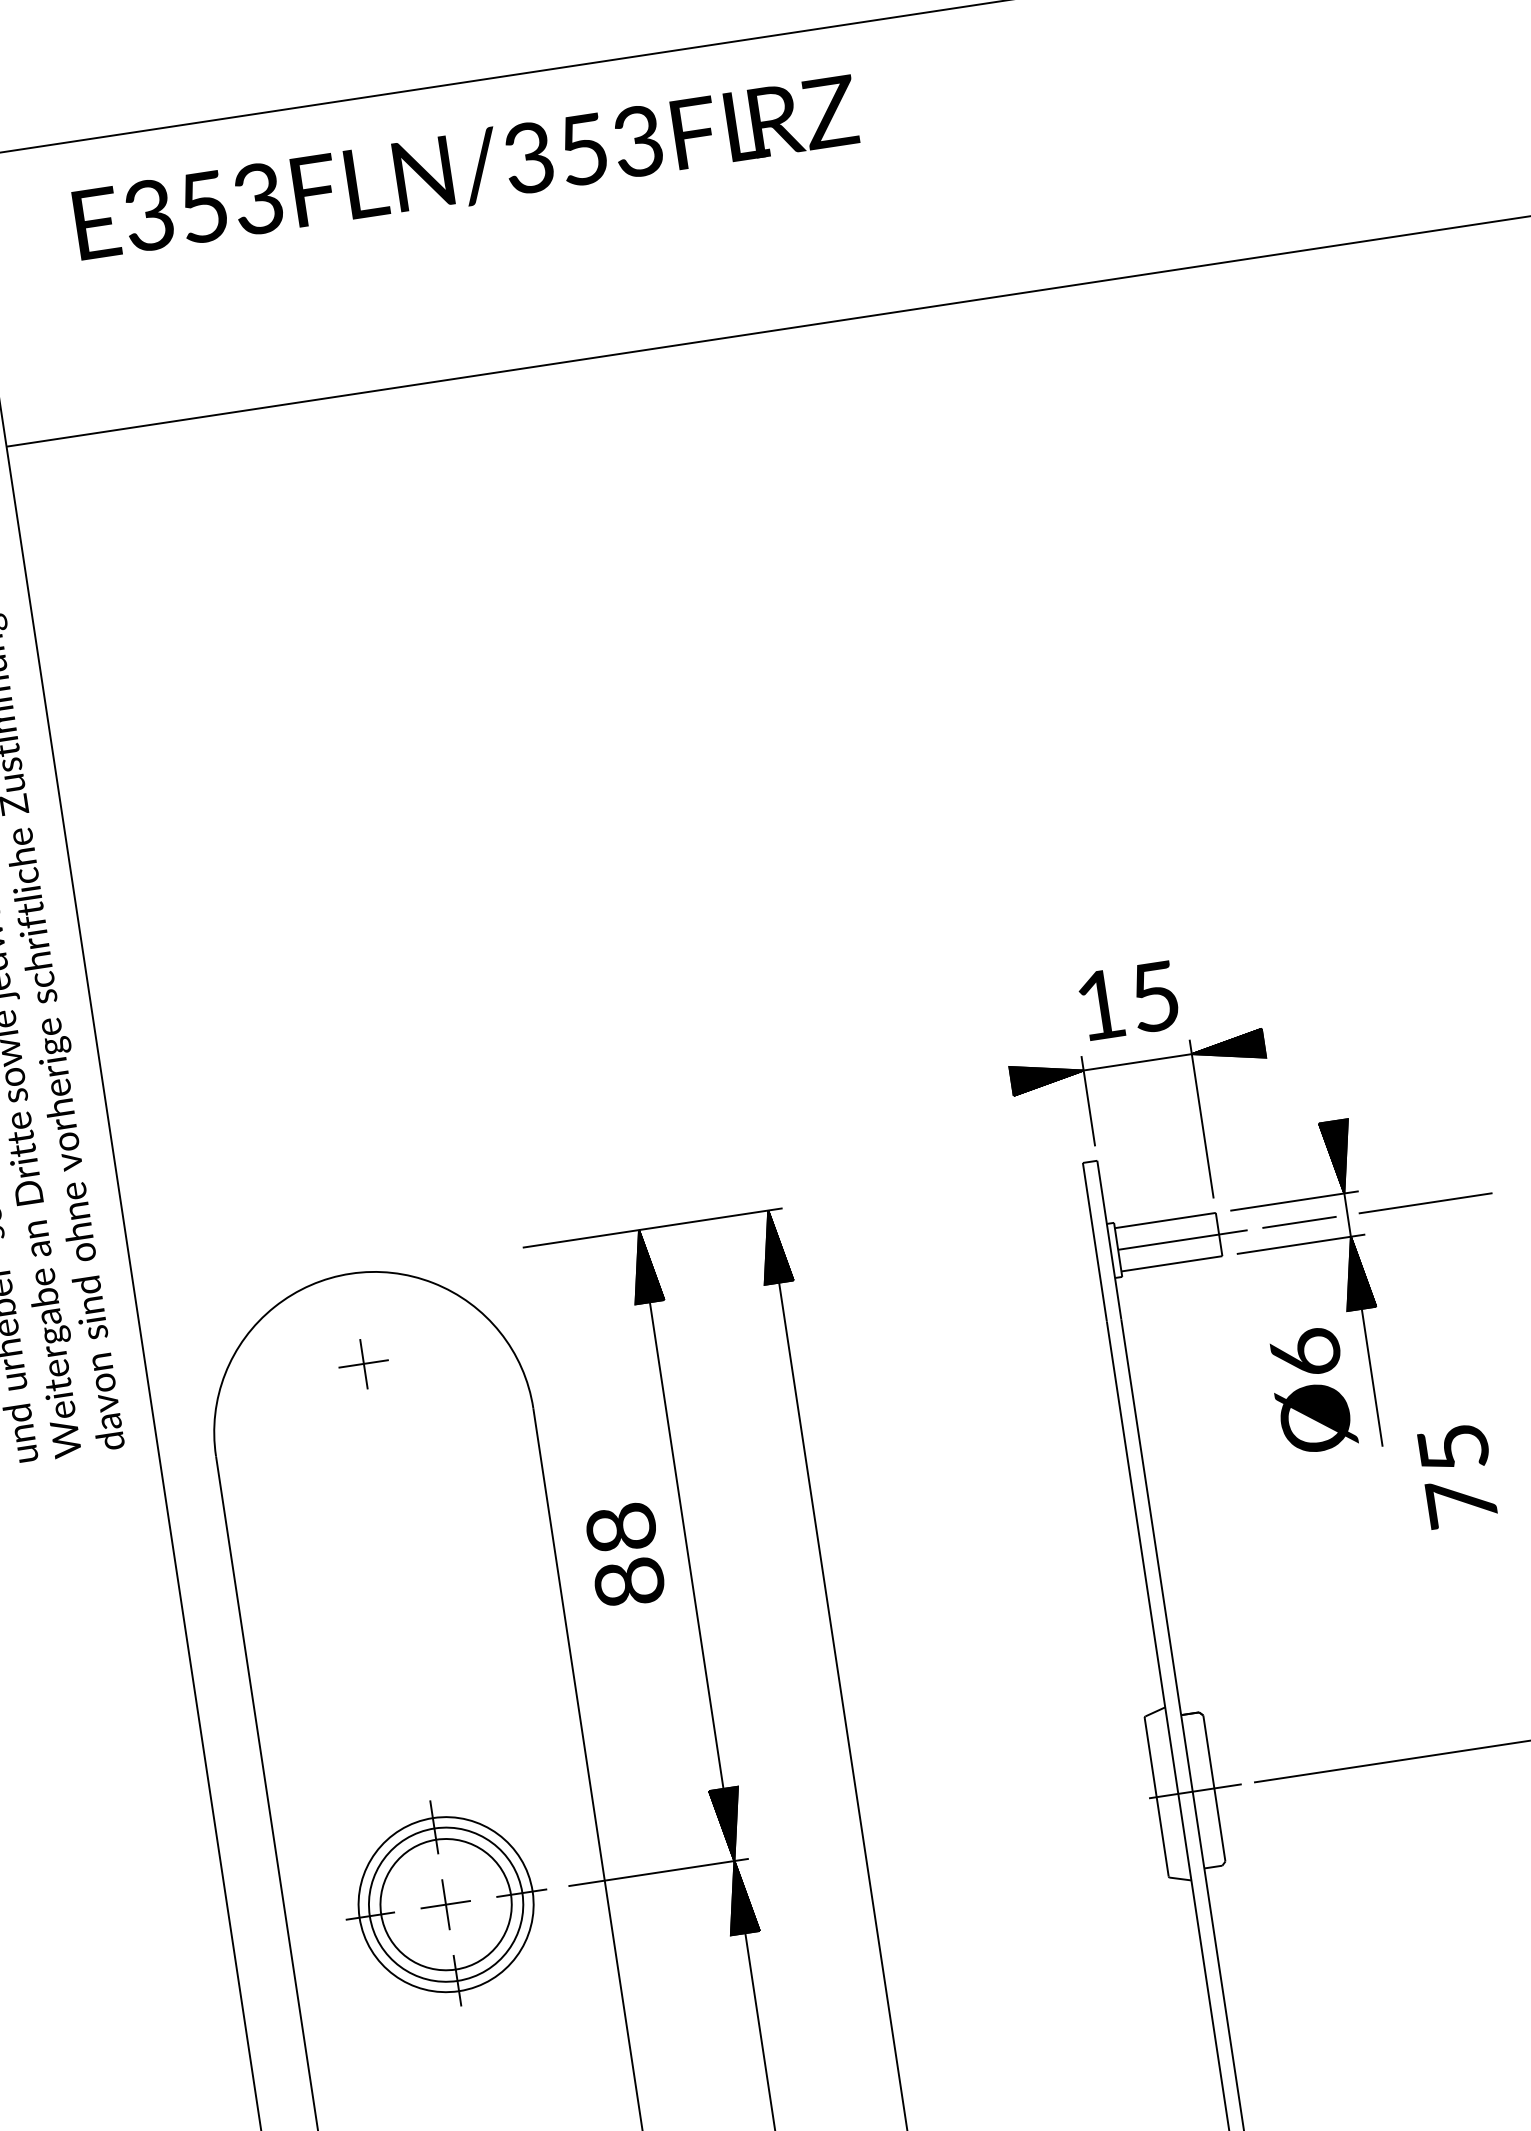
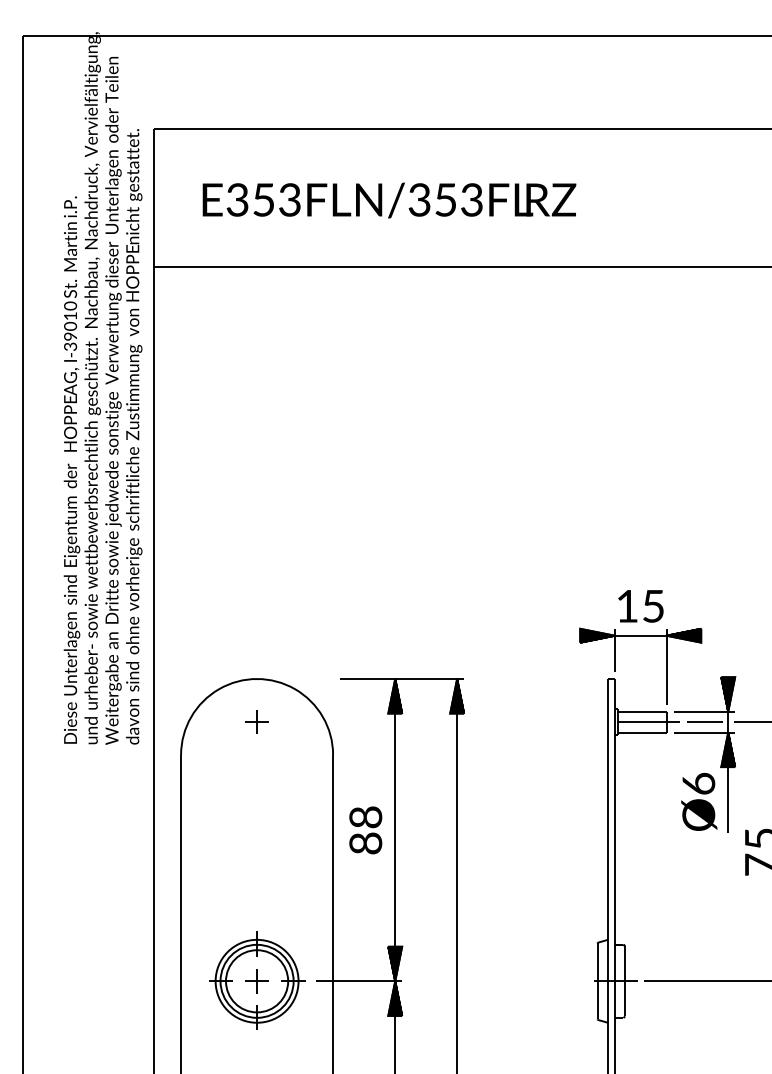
text: (466, 168) -> (389, 200), moved

